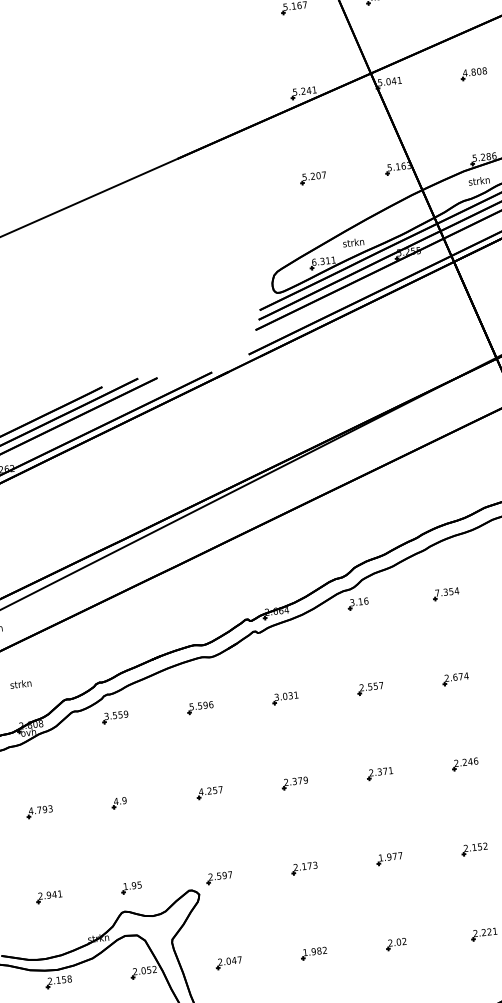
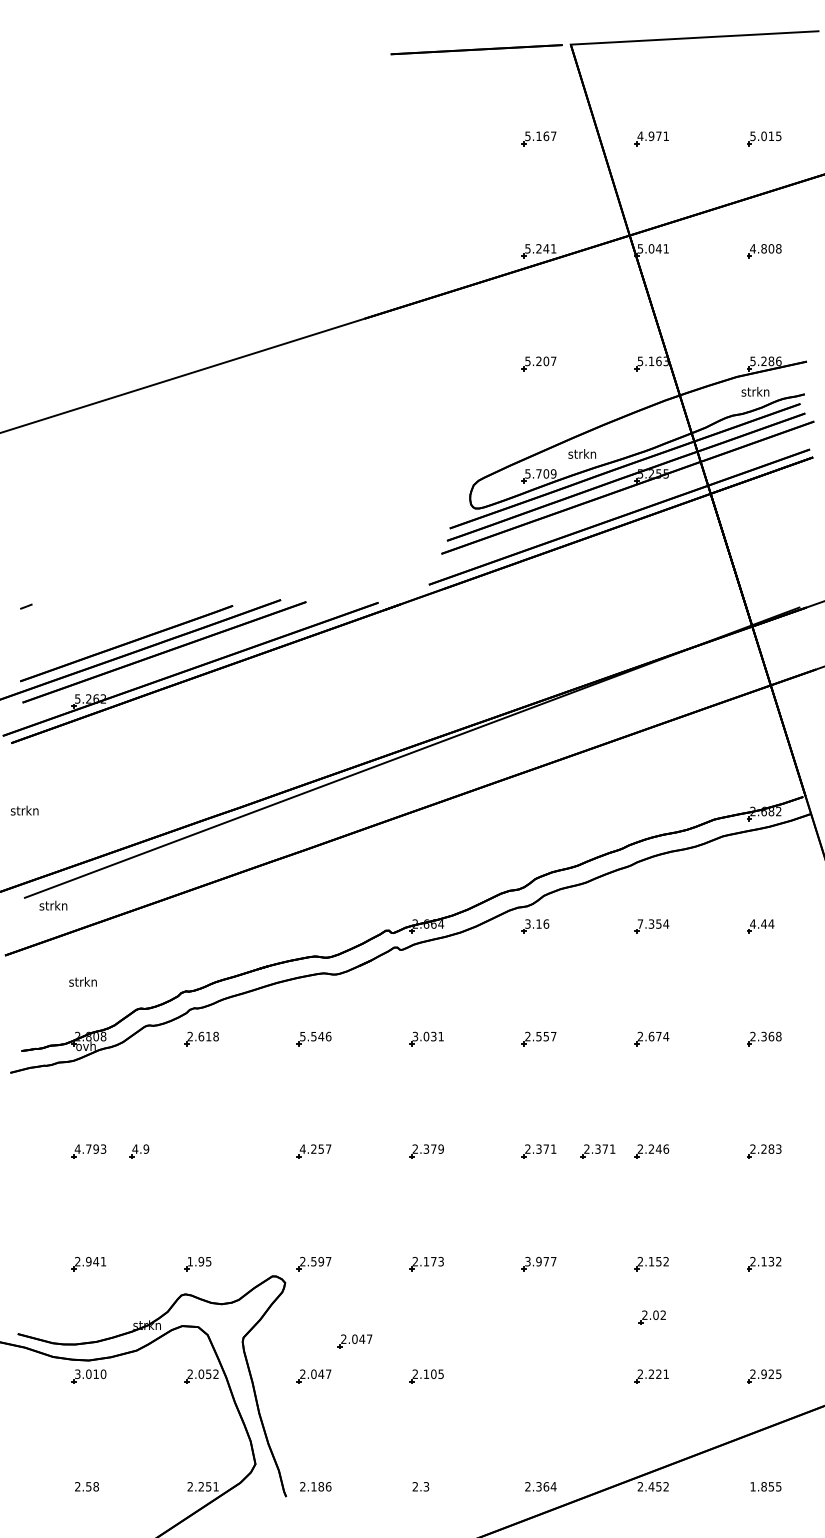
text: (323, 260) -> (540, 473), 6.311 -> 5.709
text: (205, 705) -> (321, 1036), 5.596 -> 5.546
text: (115, 715) -> (202, 1036), 3.559 -> 2.618
part: (424, 768) -> (597, 1151), added
part: (119, 802) -> (139, 1151), moved
text: (380, 857) -> (527, 1261), 1.977 -> 3.977
part: (256, 933) -> (354, 1341), added
part: (395, 944) -> (651, 1317), moved
text: (314, 951) -> (427, 1374), 1.982 -> 2.105
text: (59, 980) -> (90, 1374), 2.158 -> 3.010

